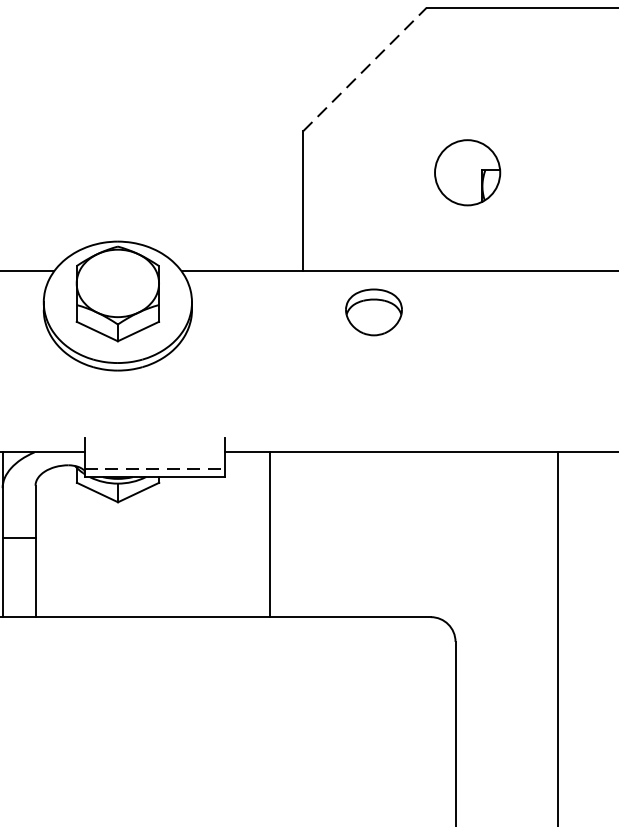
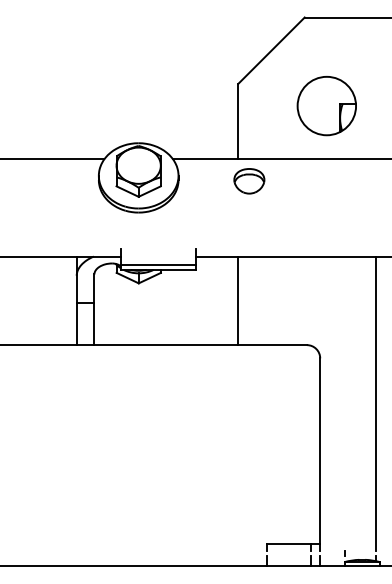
line: (364, 69) -> (271, 50), dashed -> solid
part: (467, 173) -> (326, 106), size x1.67
part: (374, 312) -> (249, 181), moved
line: (154, 469) -> (158, 265), dashed -> solid
line: (270, 534) -> (238, 300), moved

